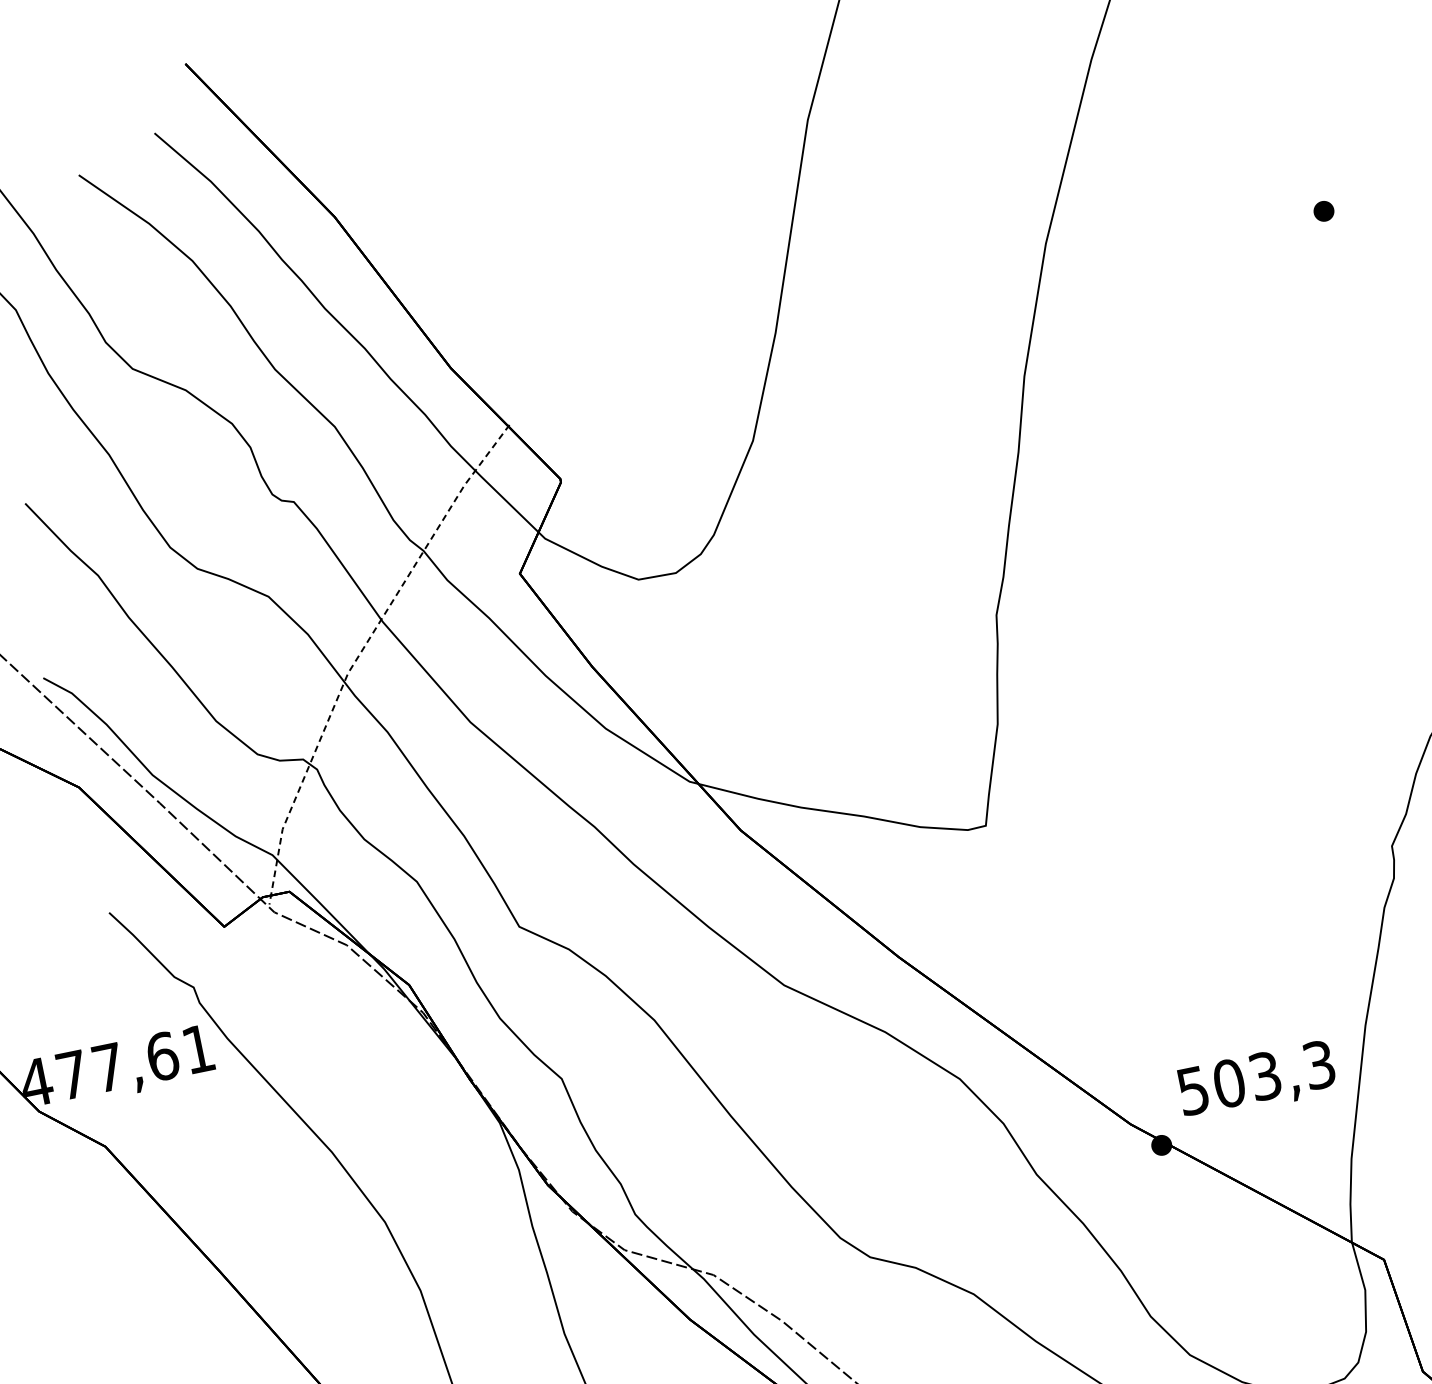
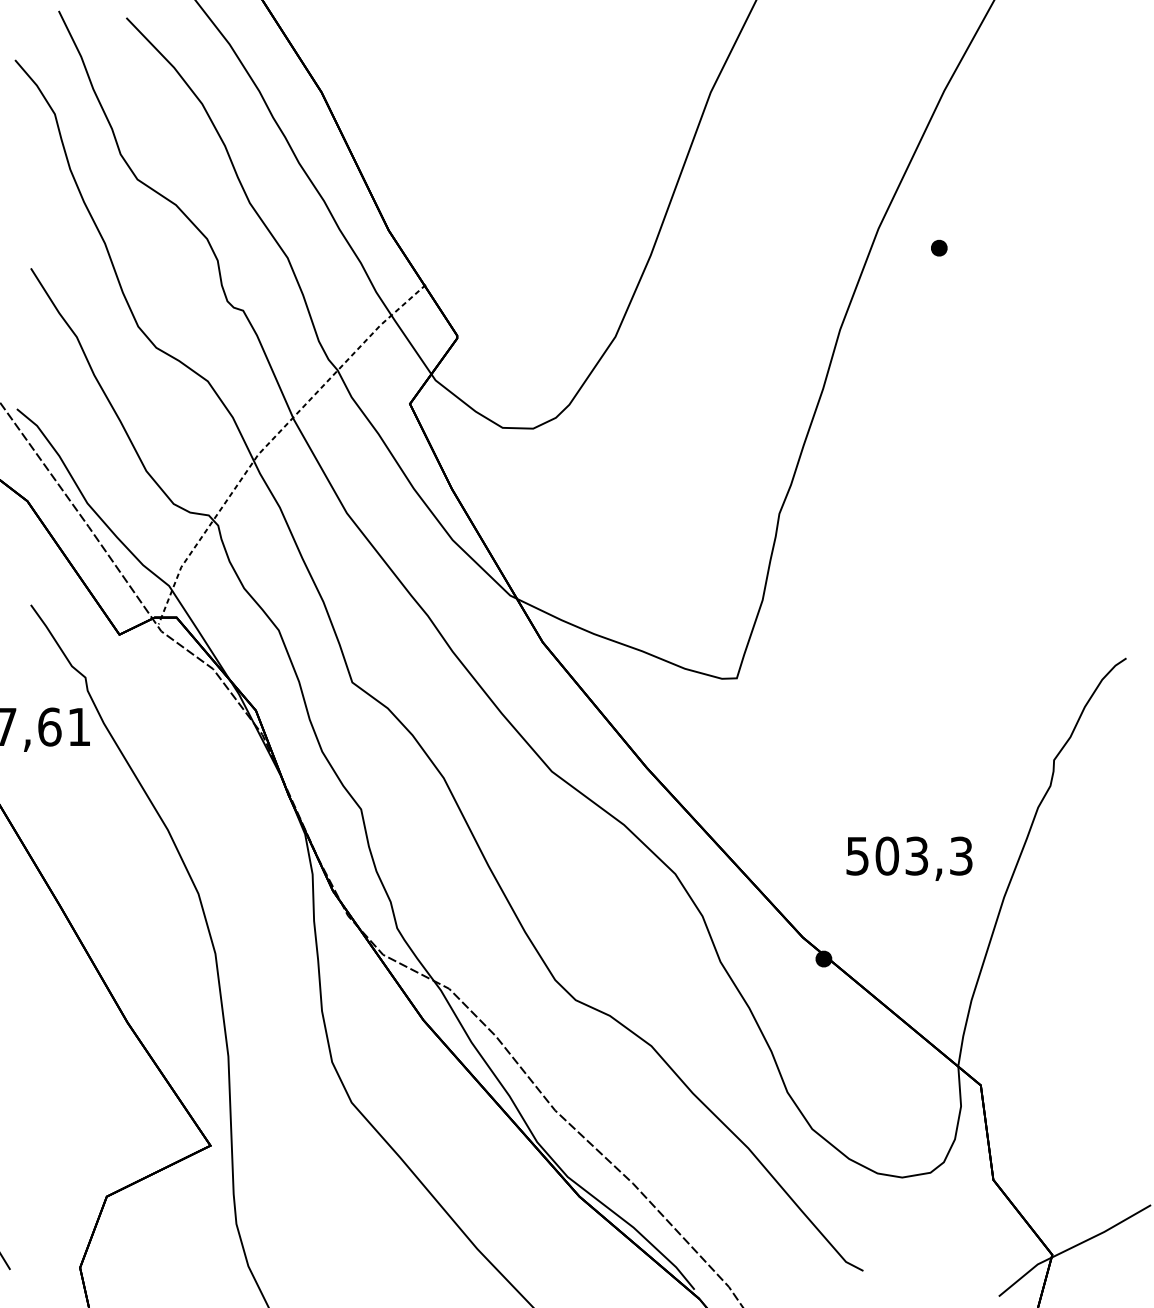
part: (1324, 210) -> (939, 247), moved
text: (1256, 1080) -> (909, 858), moved

